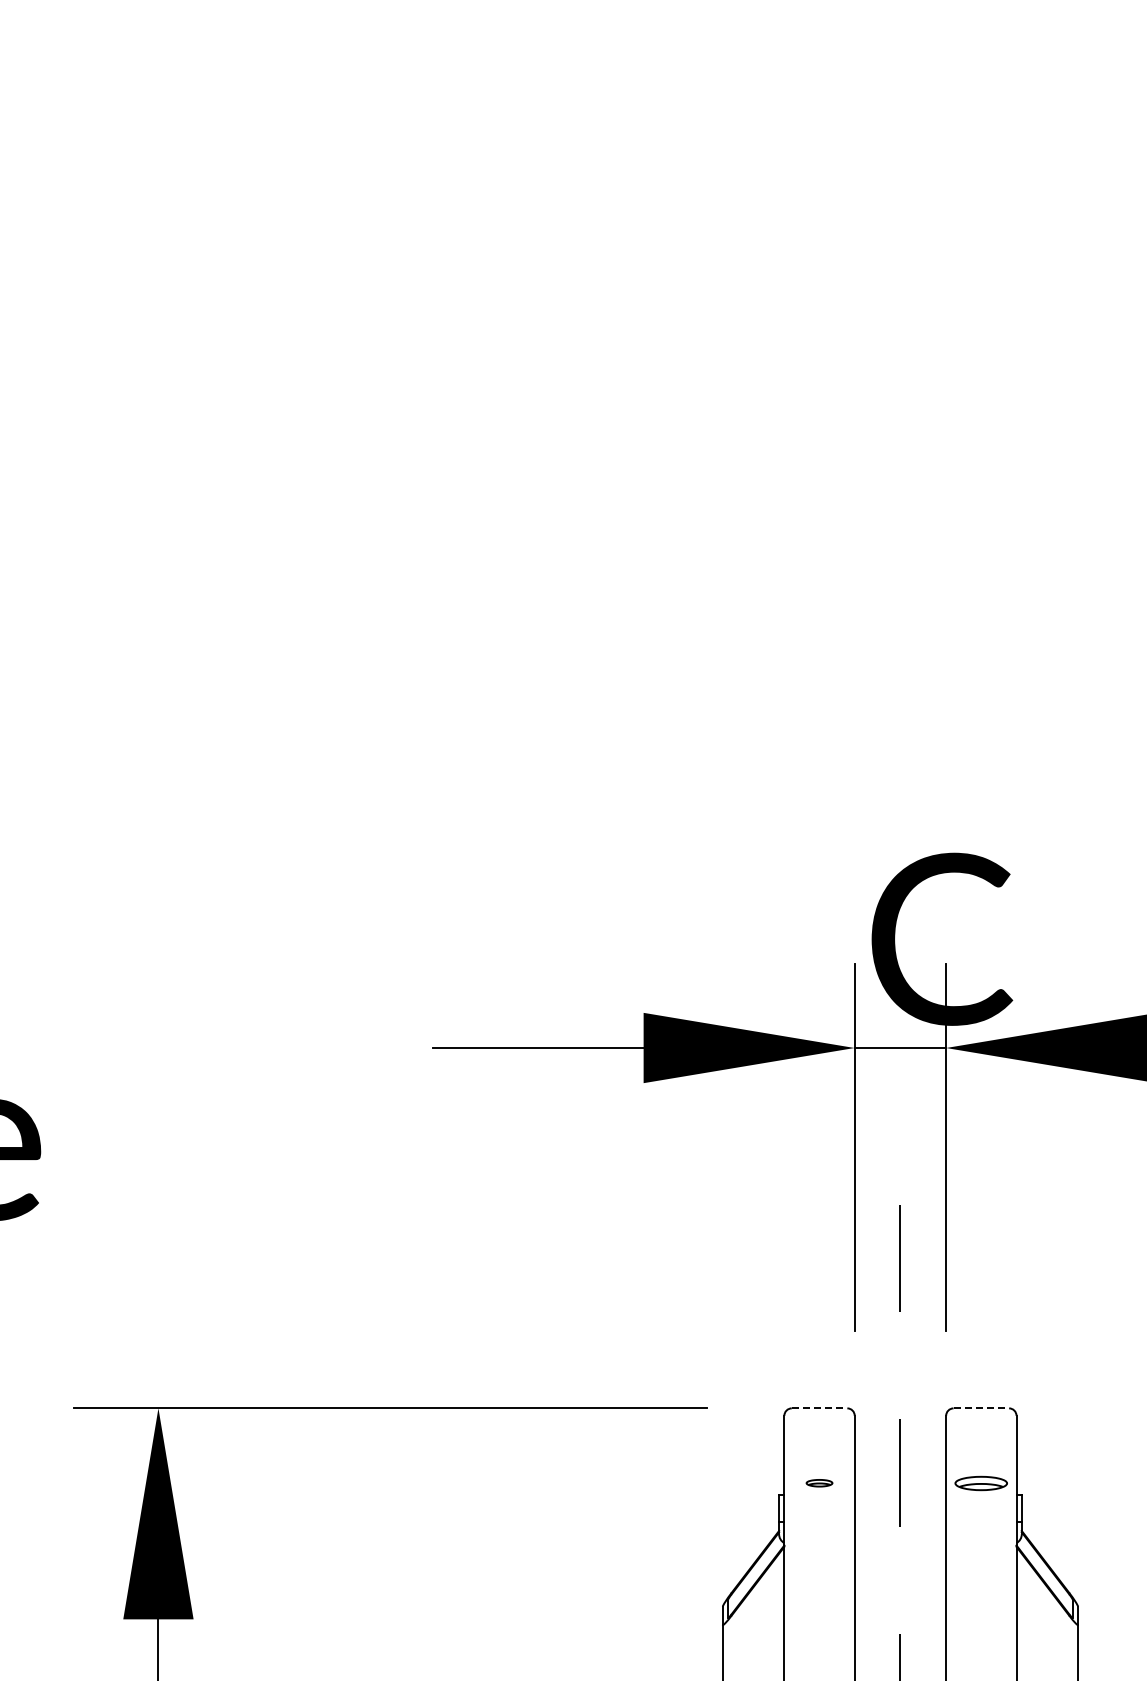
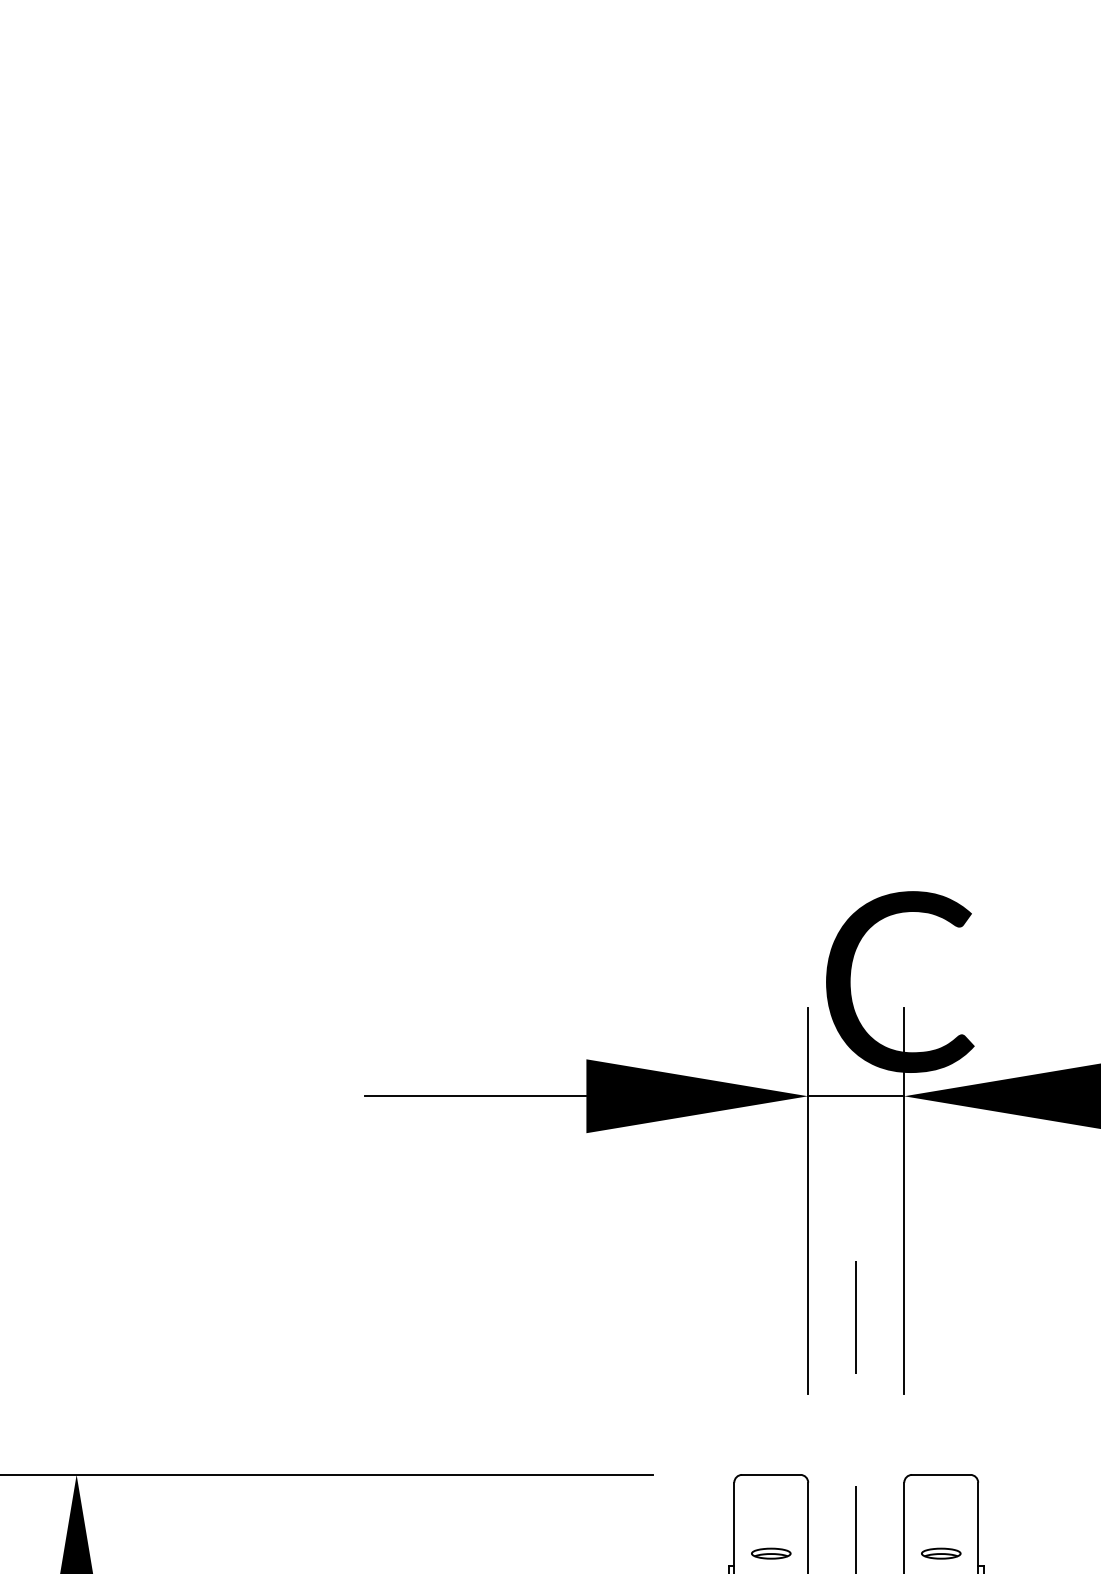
line: (819, 1408) -> (771, 1475), dashed -> solid
line: (981, 1408) -> (941, 1475), dashed -> solid
part: (819, 1482) -> (771, 1552), size x1.43
part: (981, 1482) -> (941, 1552), size x0.71

